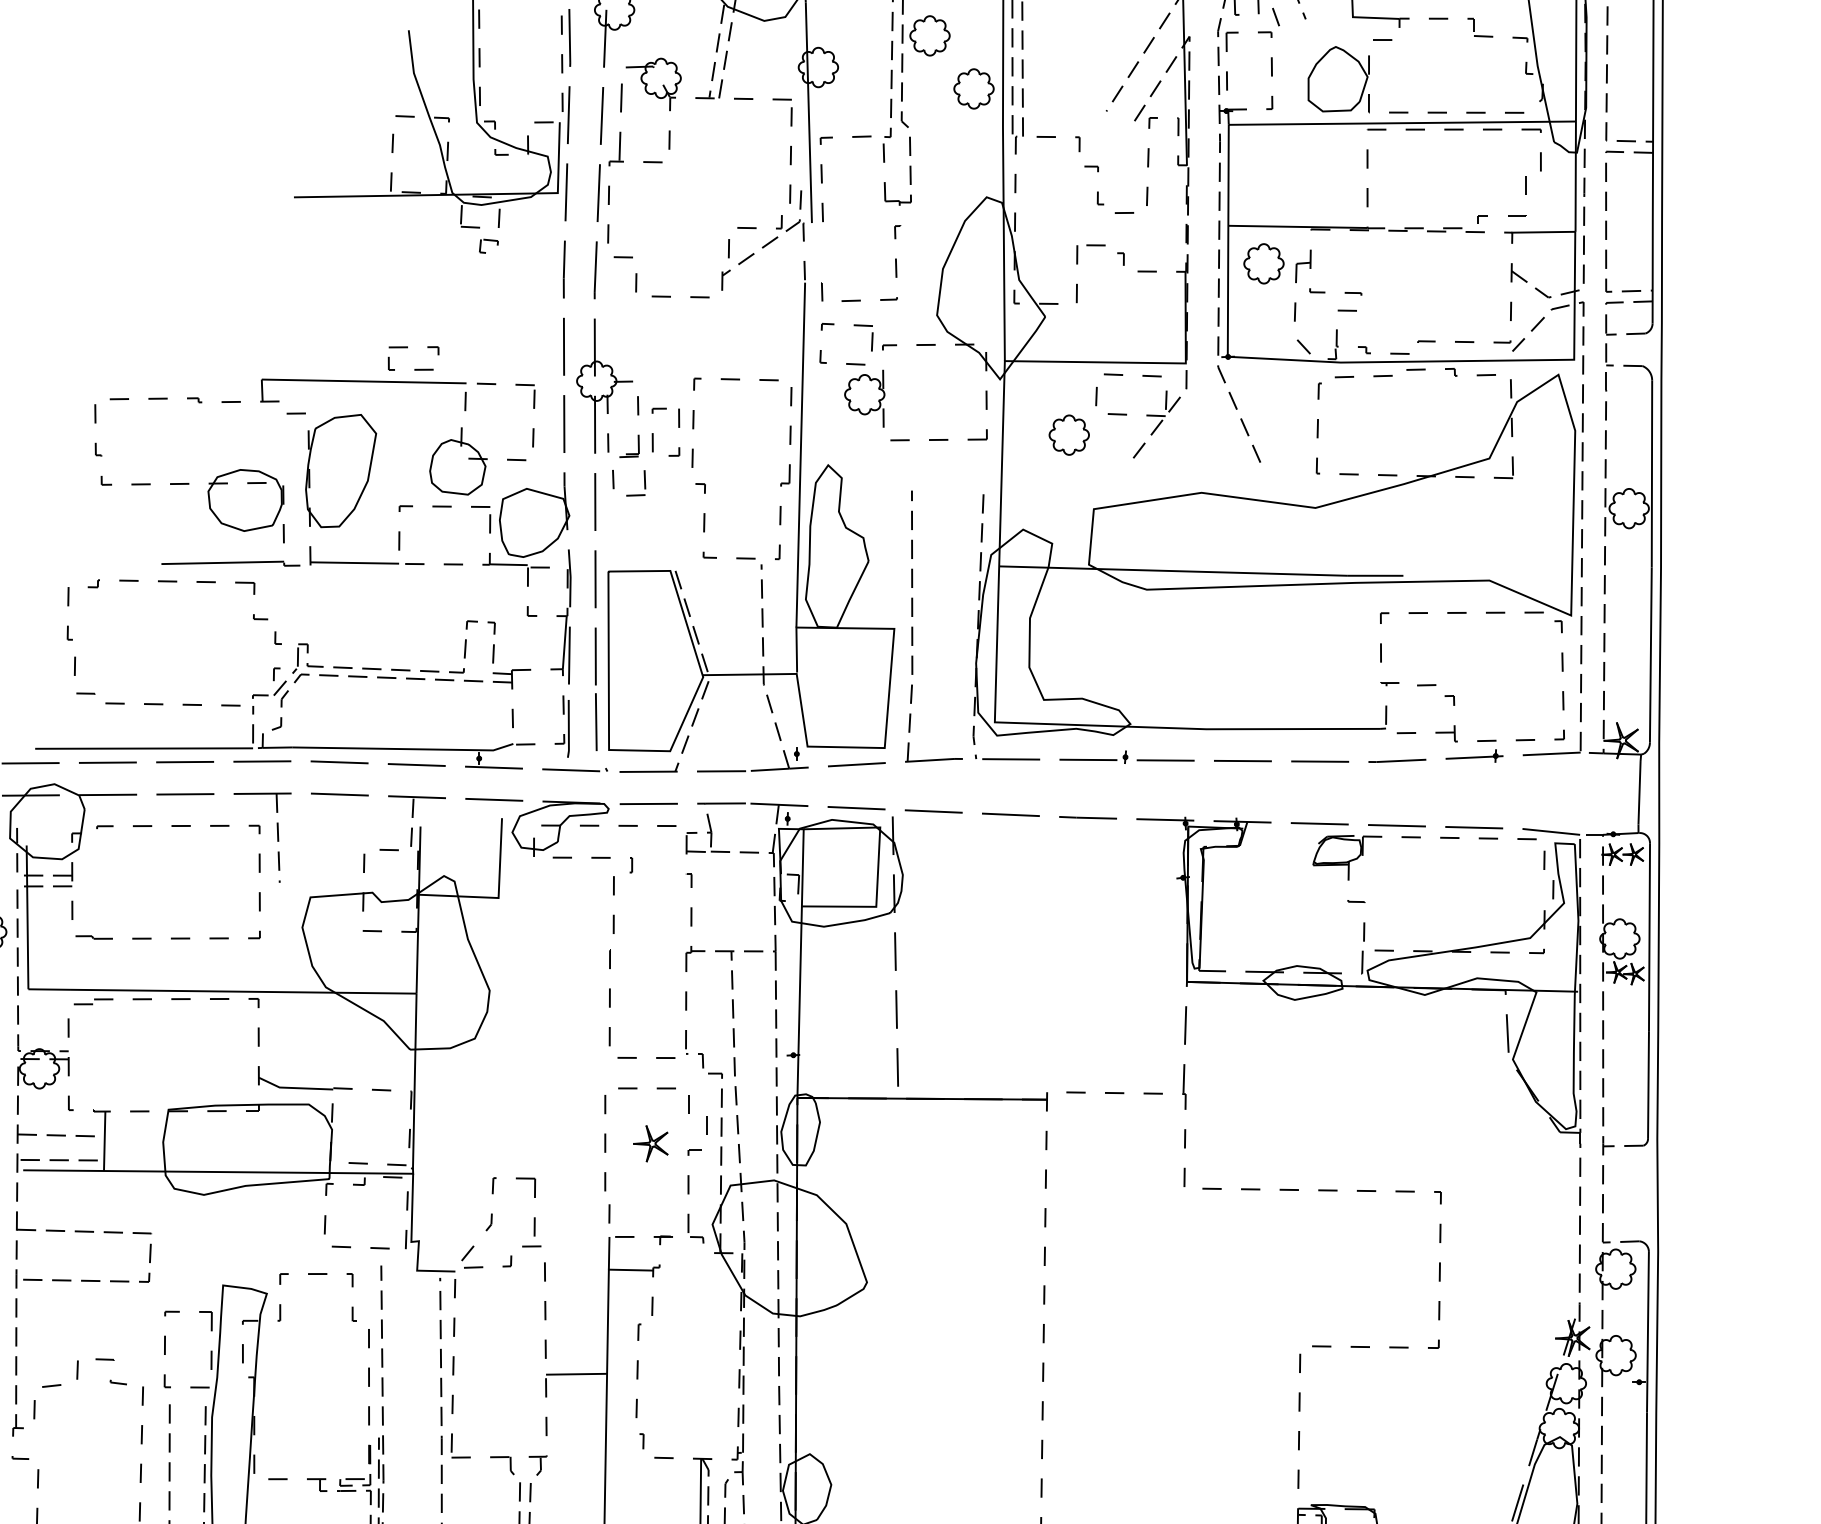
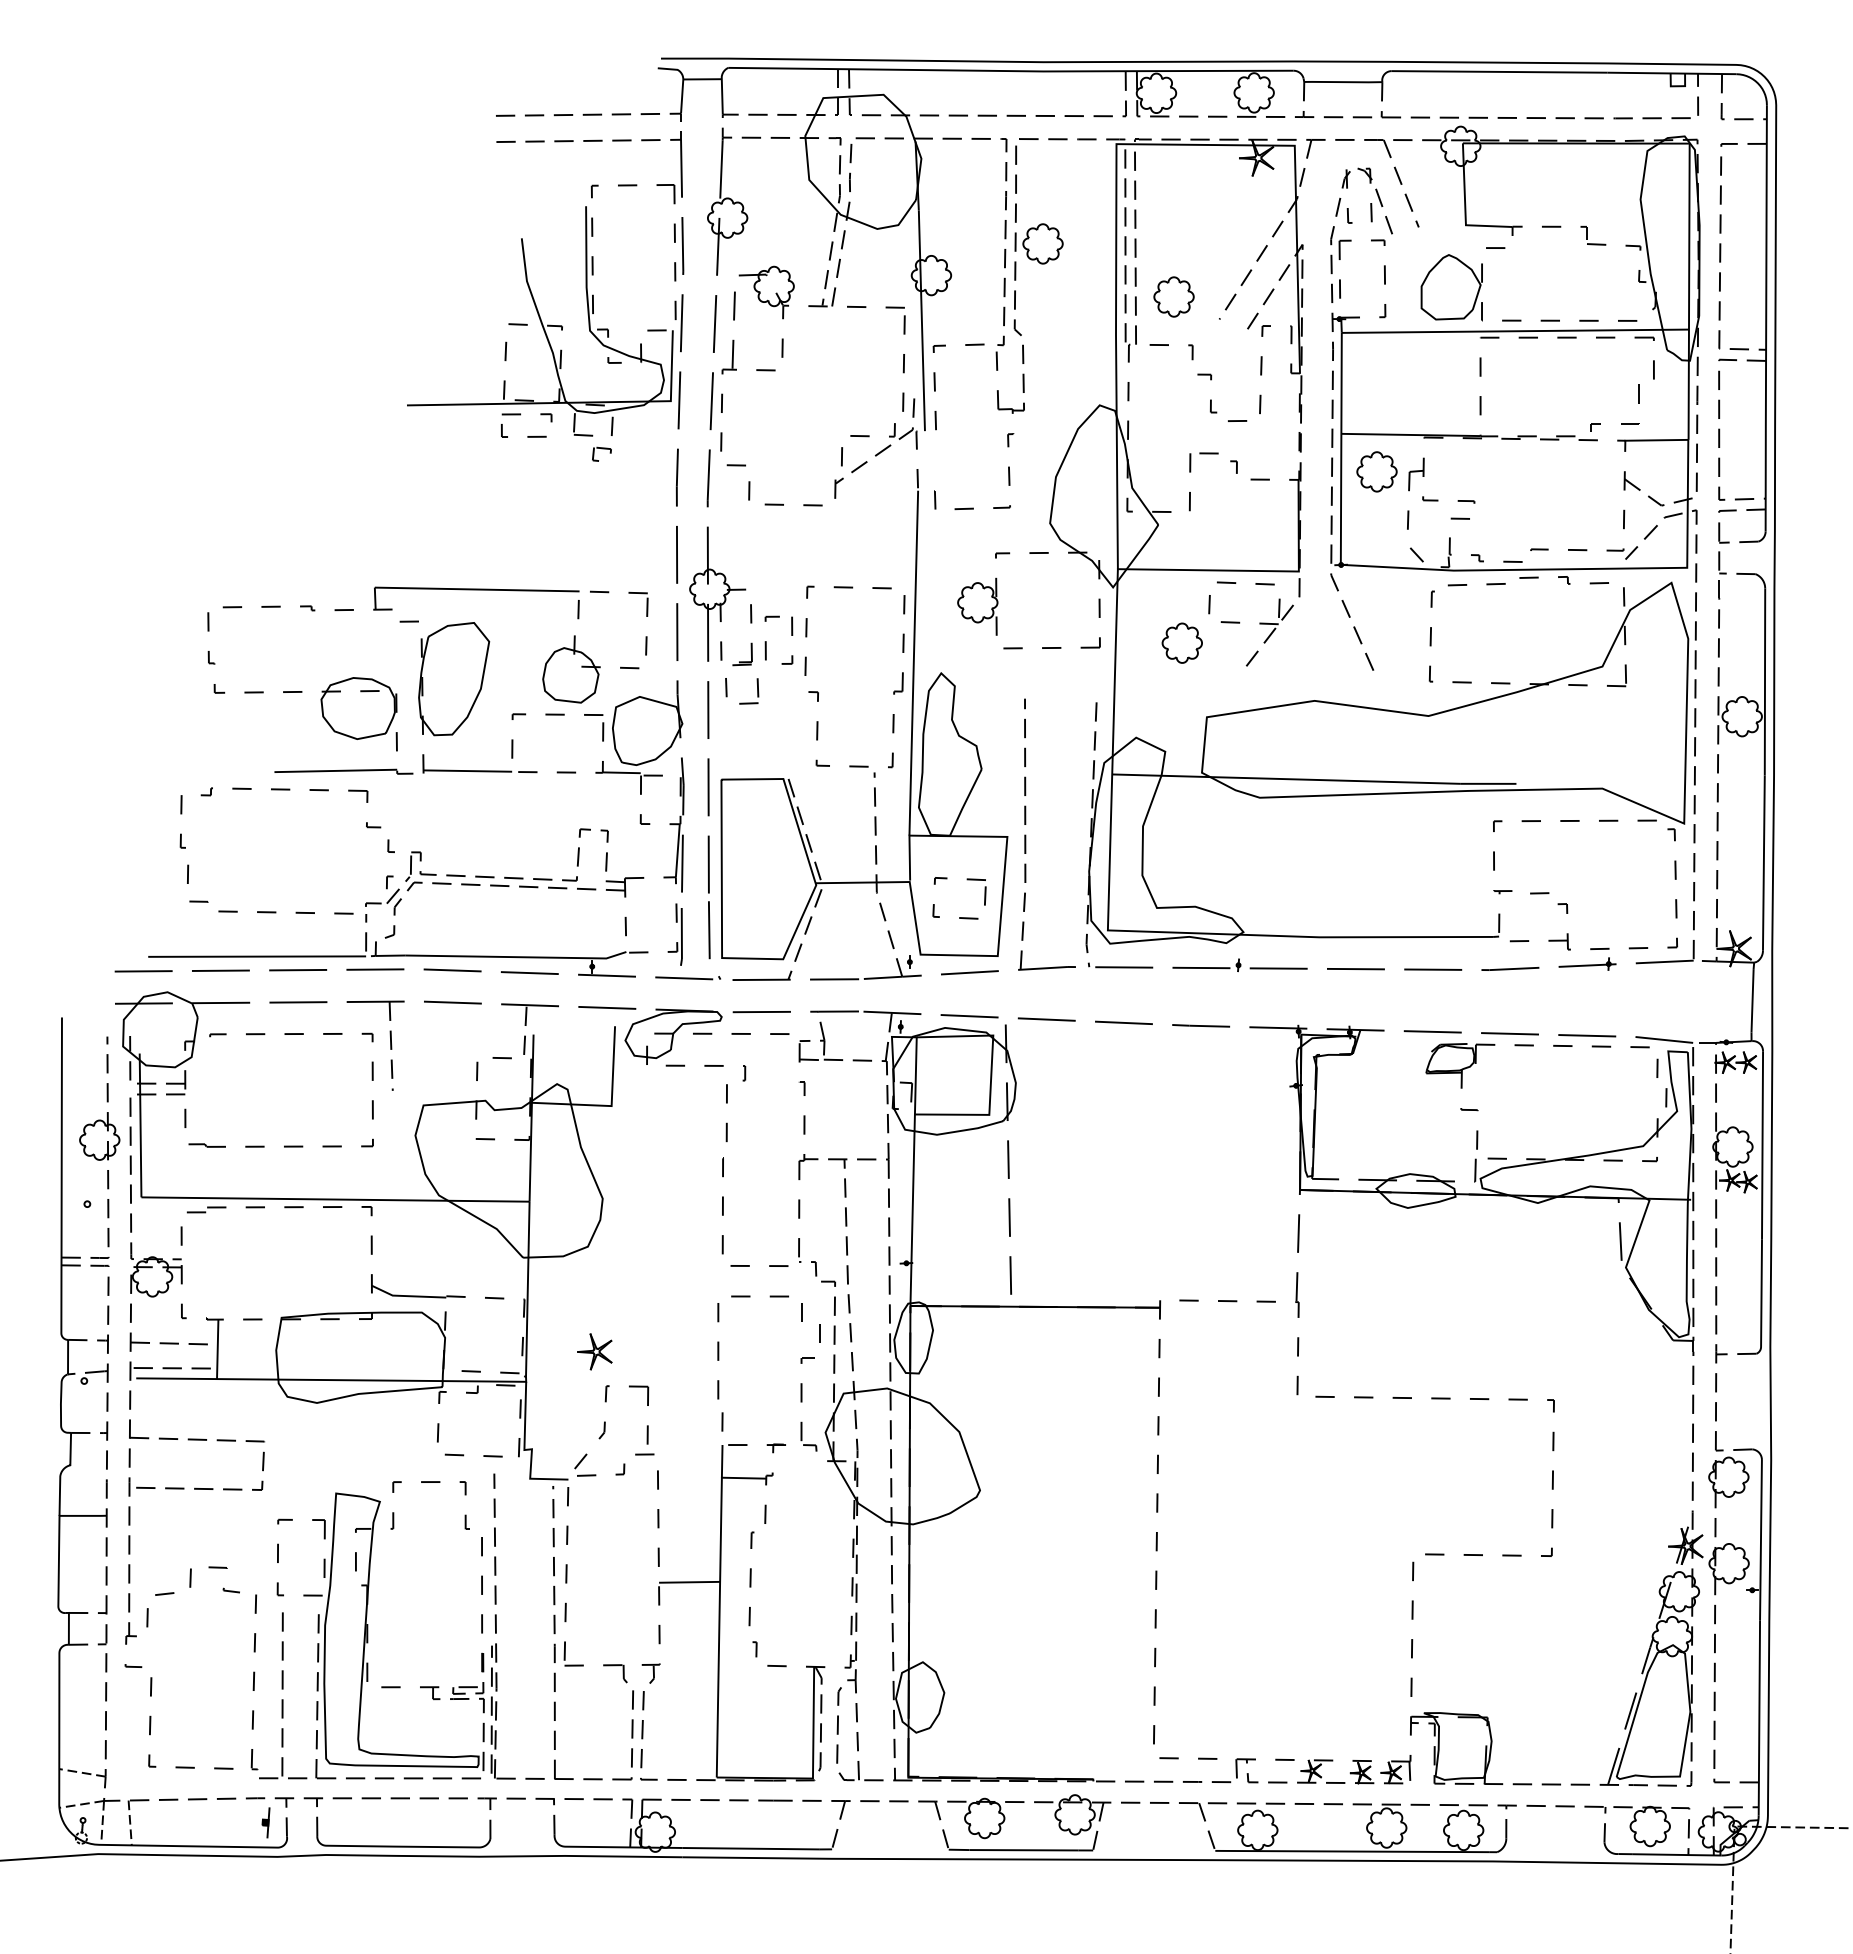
part: (973, 88) -> (1173, 296), moved
part: (846, 363) -> (959, 917), moved
part: (414, 369) -> (527, 436), moved
part: (650, 1143) -> (594, 1351), moved

